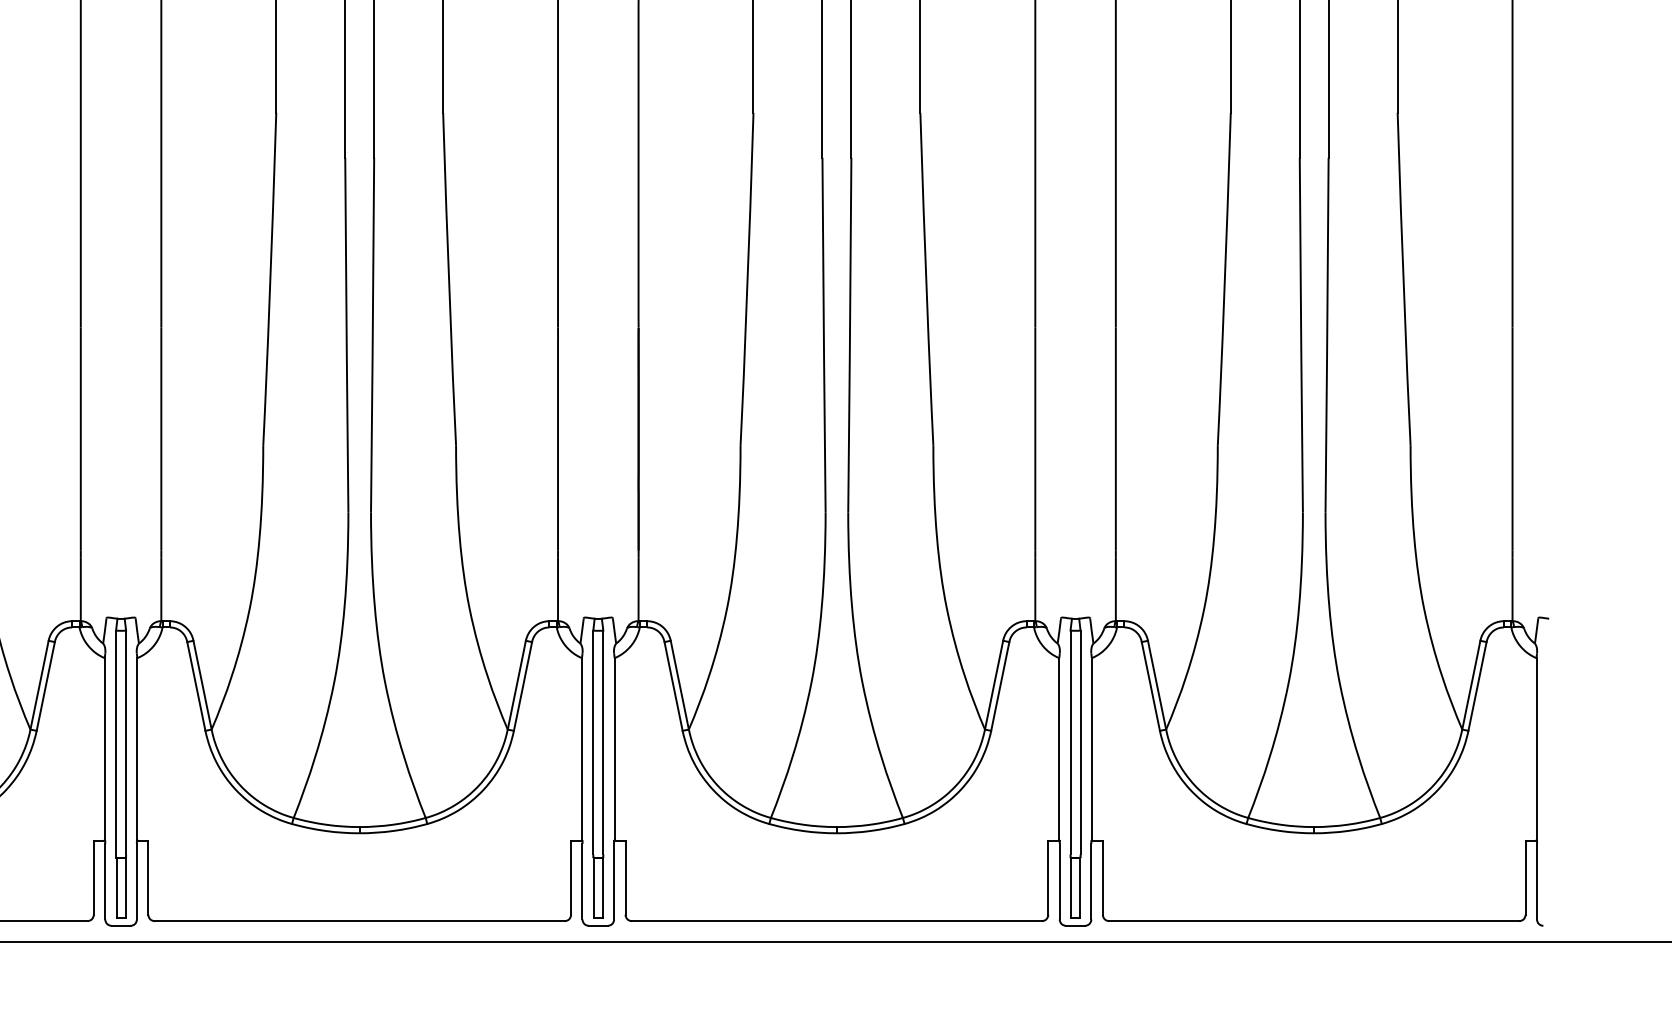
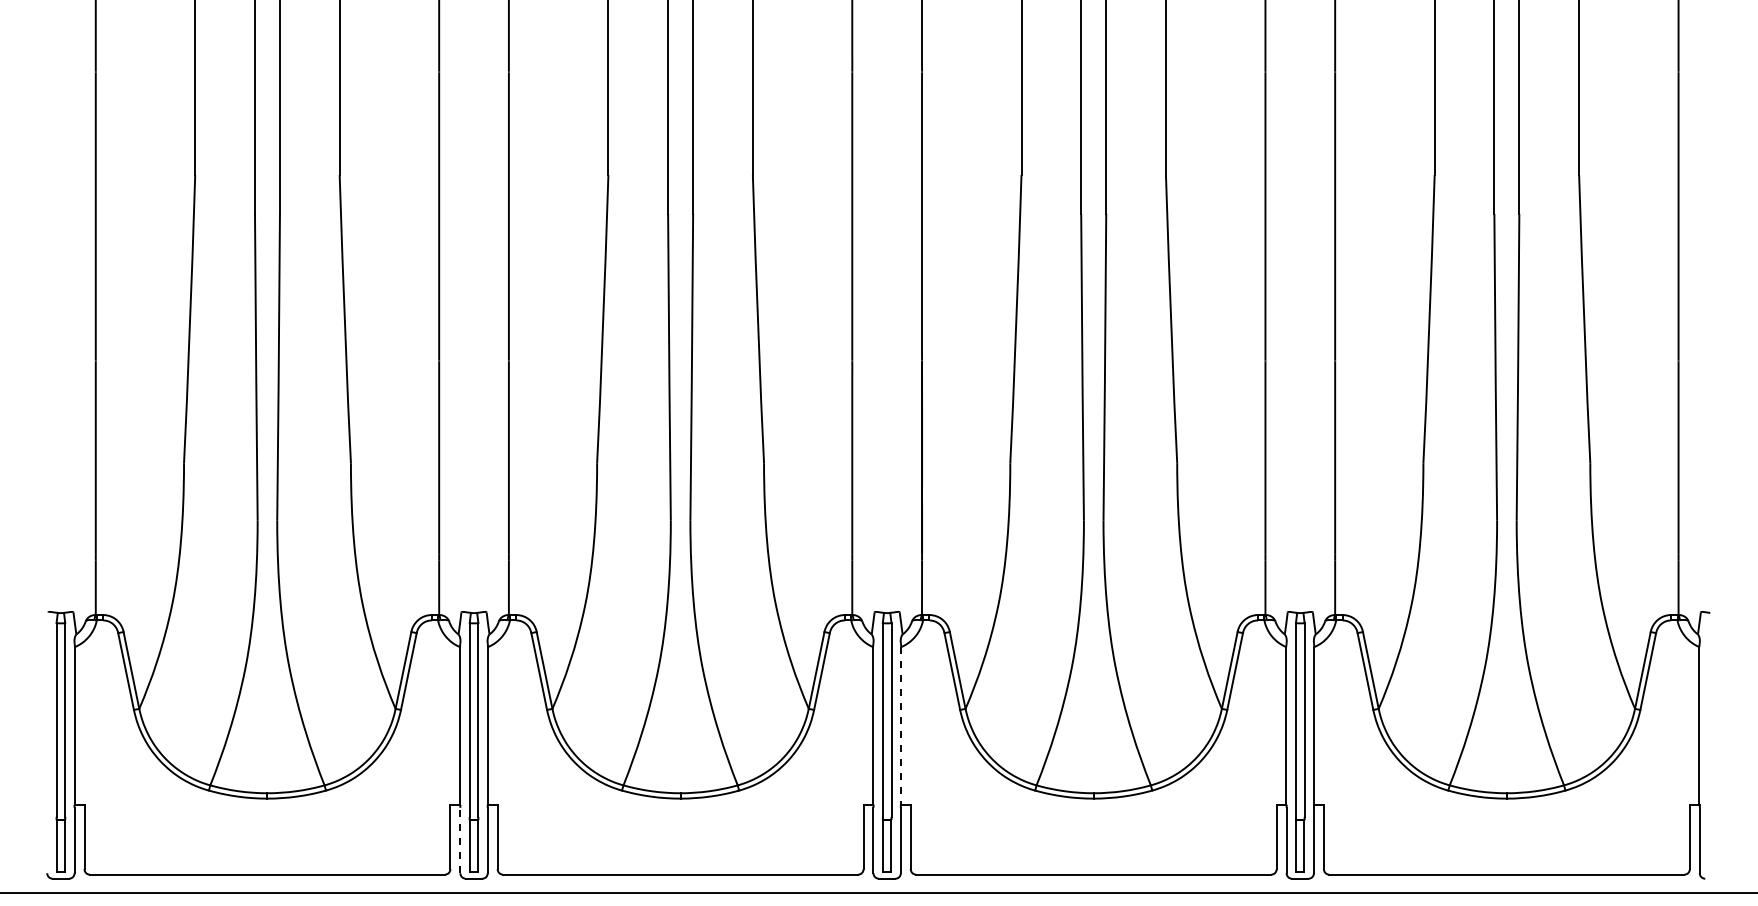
line: (614, 748) -> (901, 725), solid -> dashed
line: (105, 881) -> (460, 840), solid -> dashed

